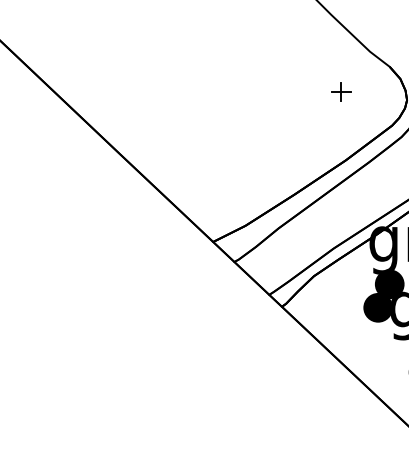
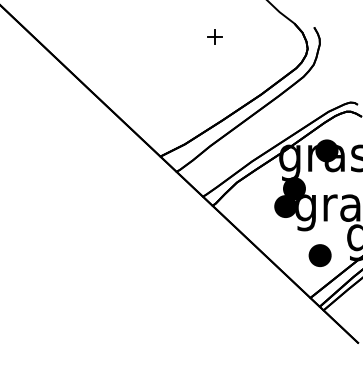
part: (341, 91) -> (214, 36), moved

